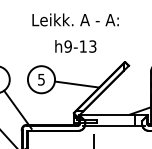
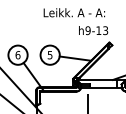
text: (75, 46) -> (93, 30), moved

